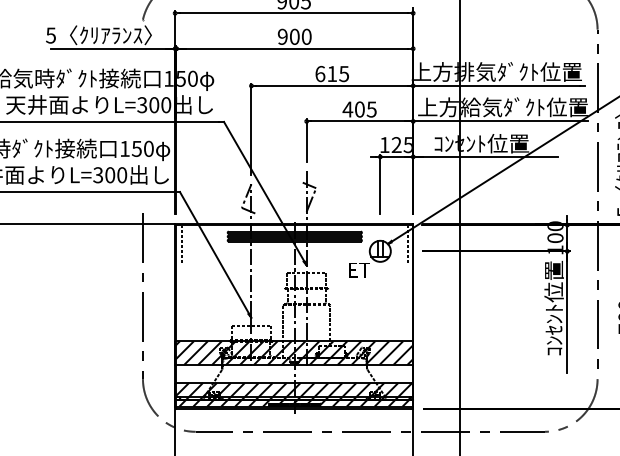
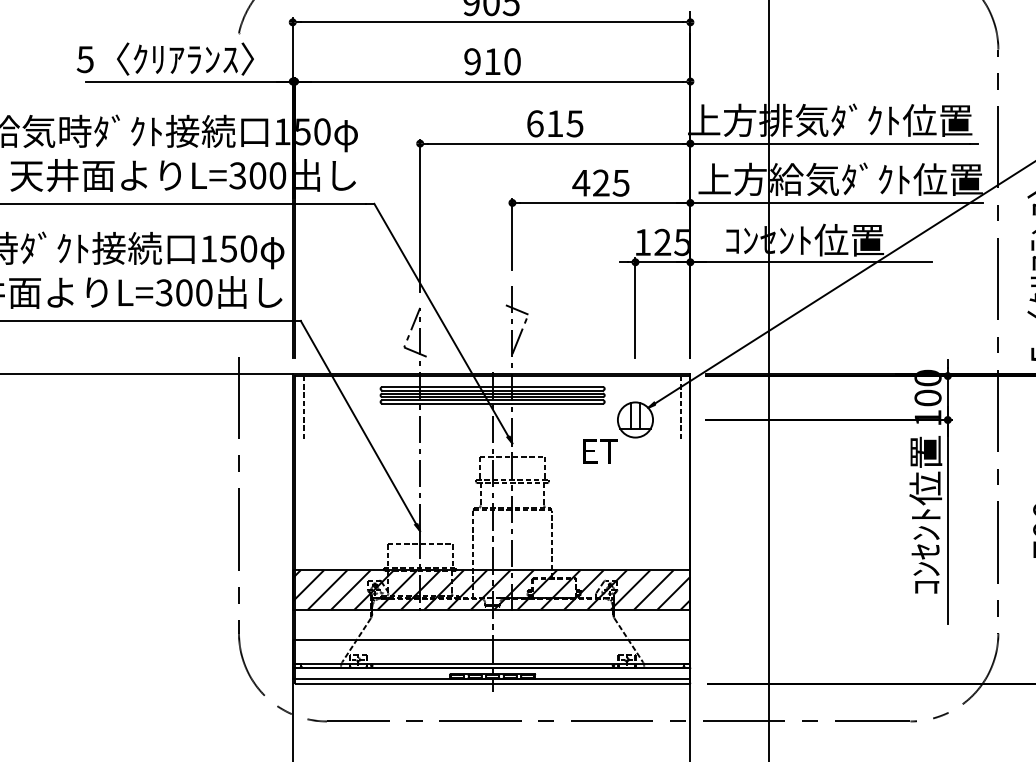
text: (294, 36) -> (492, 61), 900 -> 910
text: (359, 109) -> (600, 183), 405 -> 425
hatch: (294, 394) -> (492, 659), removed

